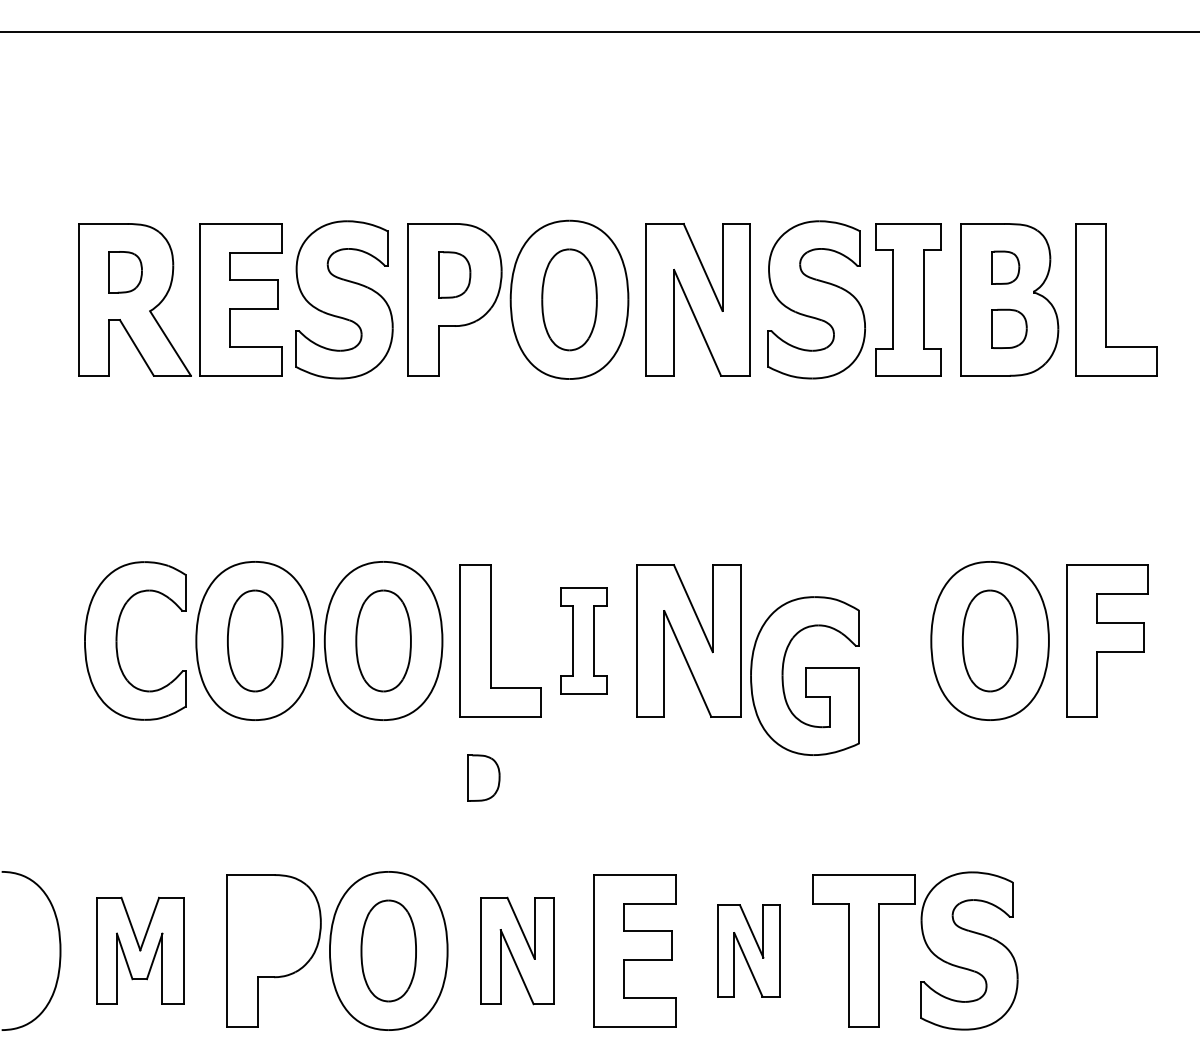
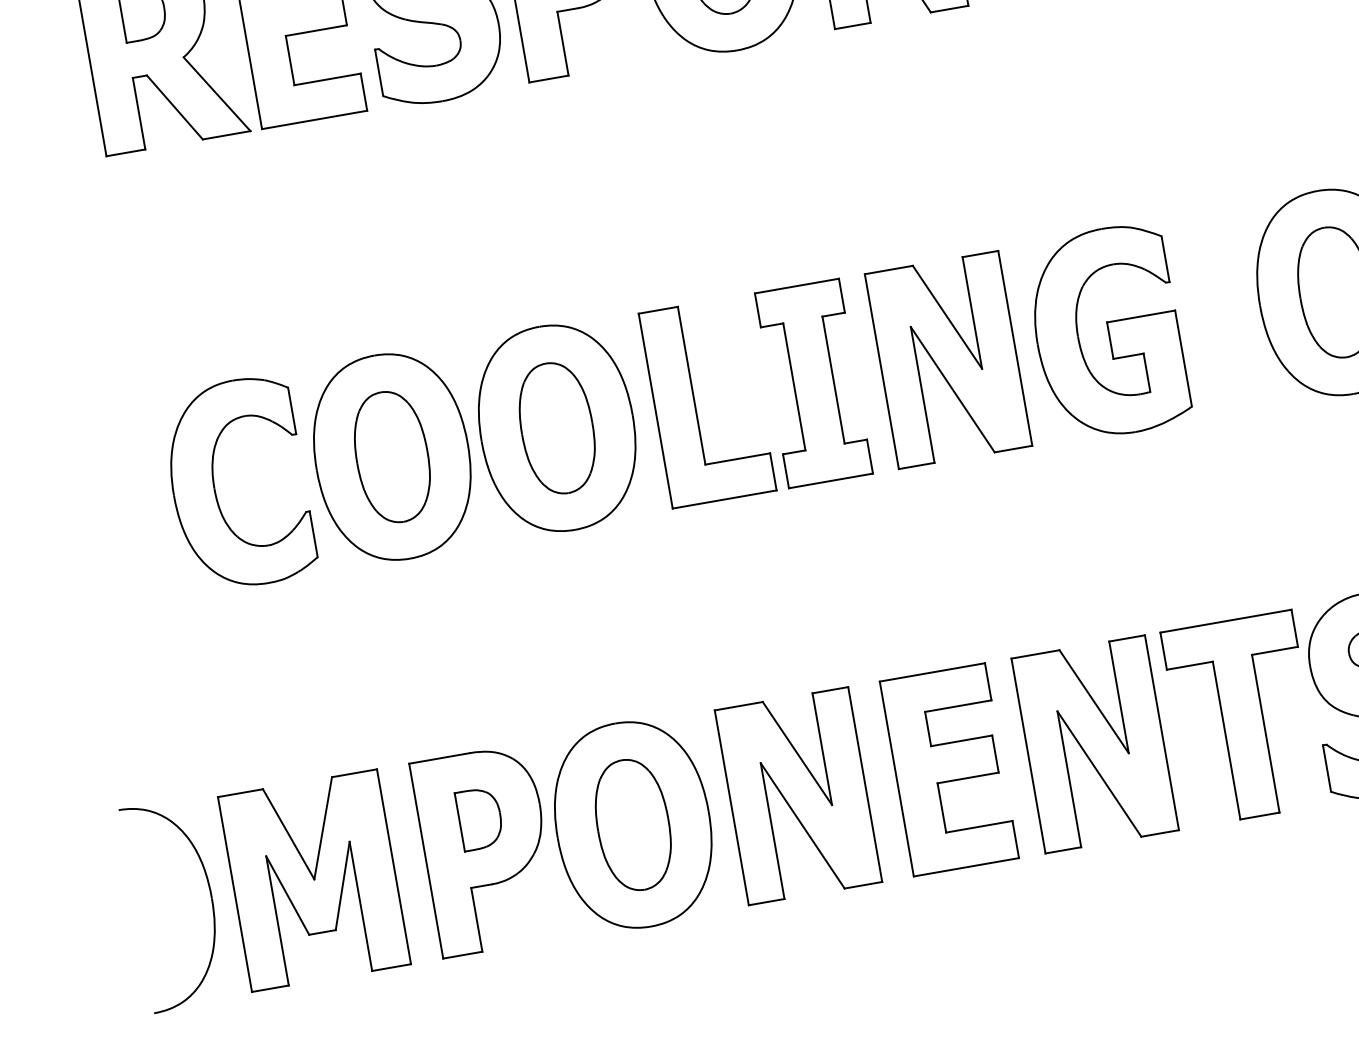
part: (583, 640) -> (813, 382), size x1.43
part: (804, 675) -> (1106, 331), moved
part: (483, 777) -> (479, 818), moved
part: (139, 950) -> (313, 880), size x1.43
part: (517, 950) -> (798, 795), size x1.43
part: (748, 950) -> (1094, 743), size x1.67

